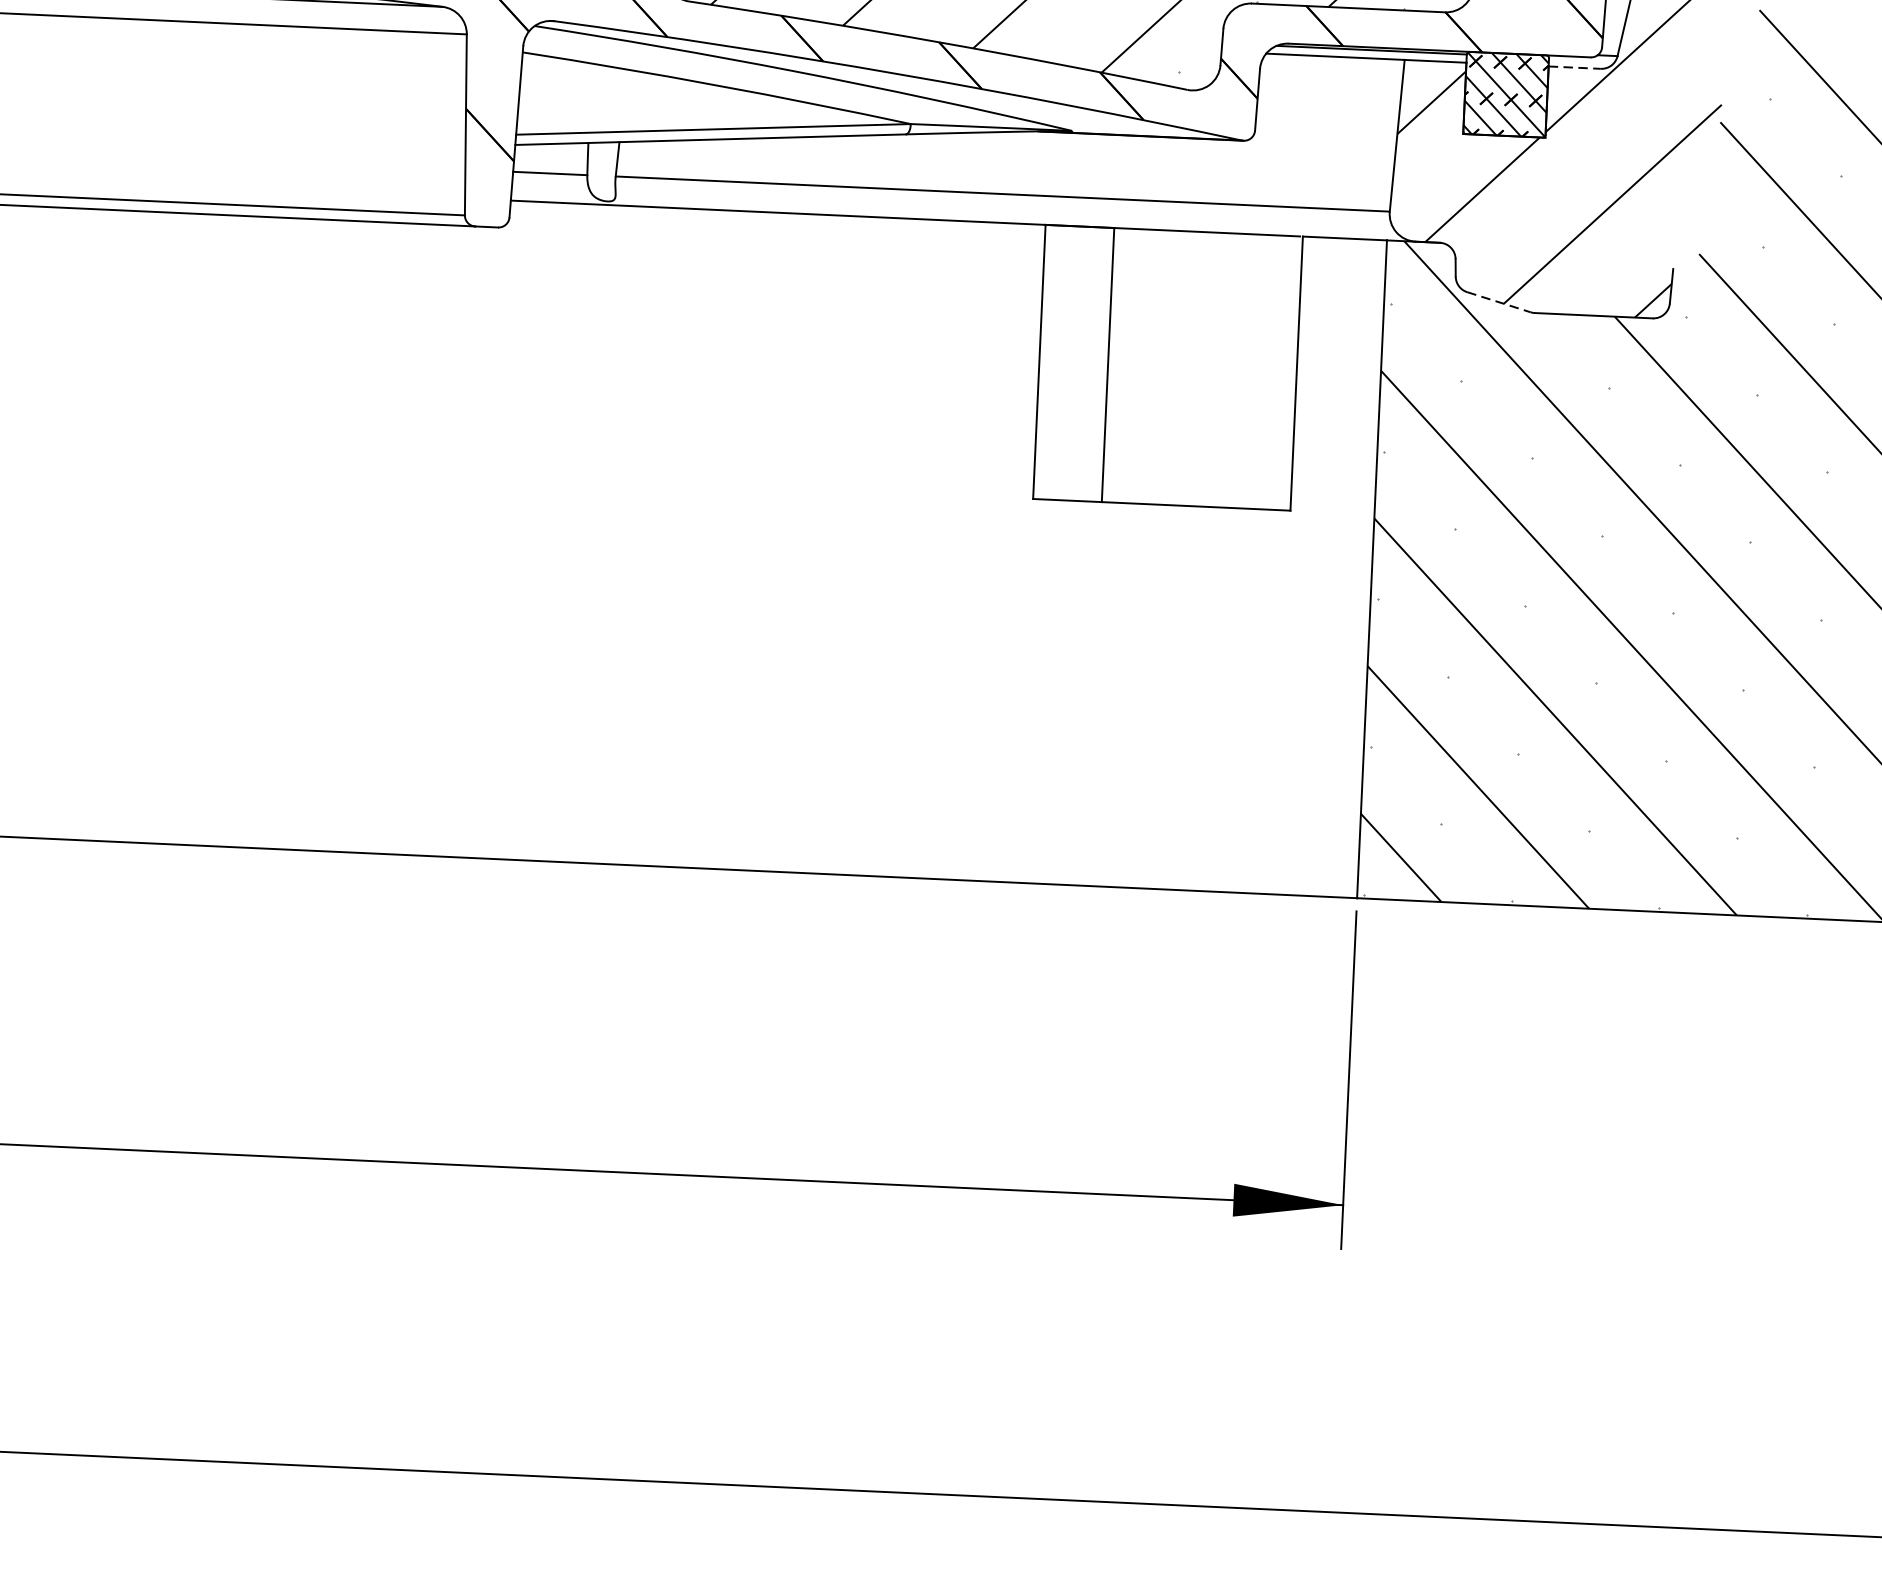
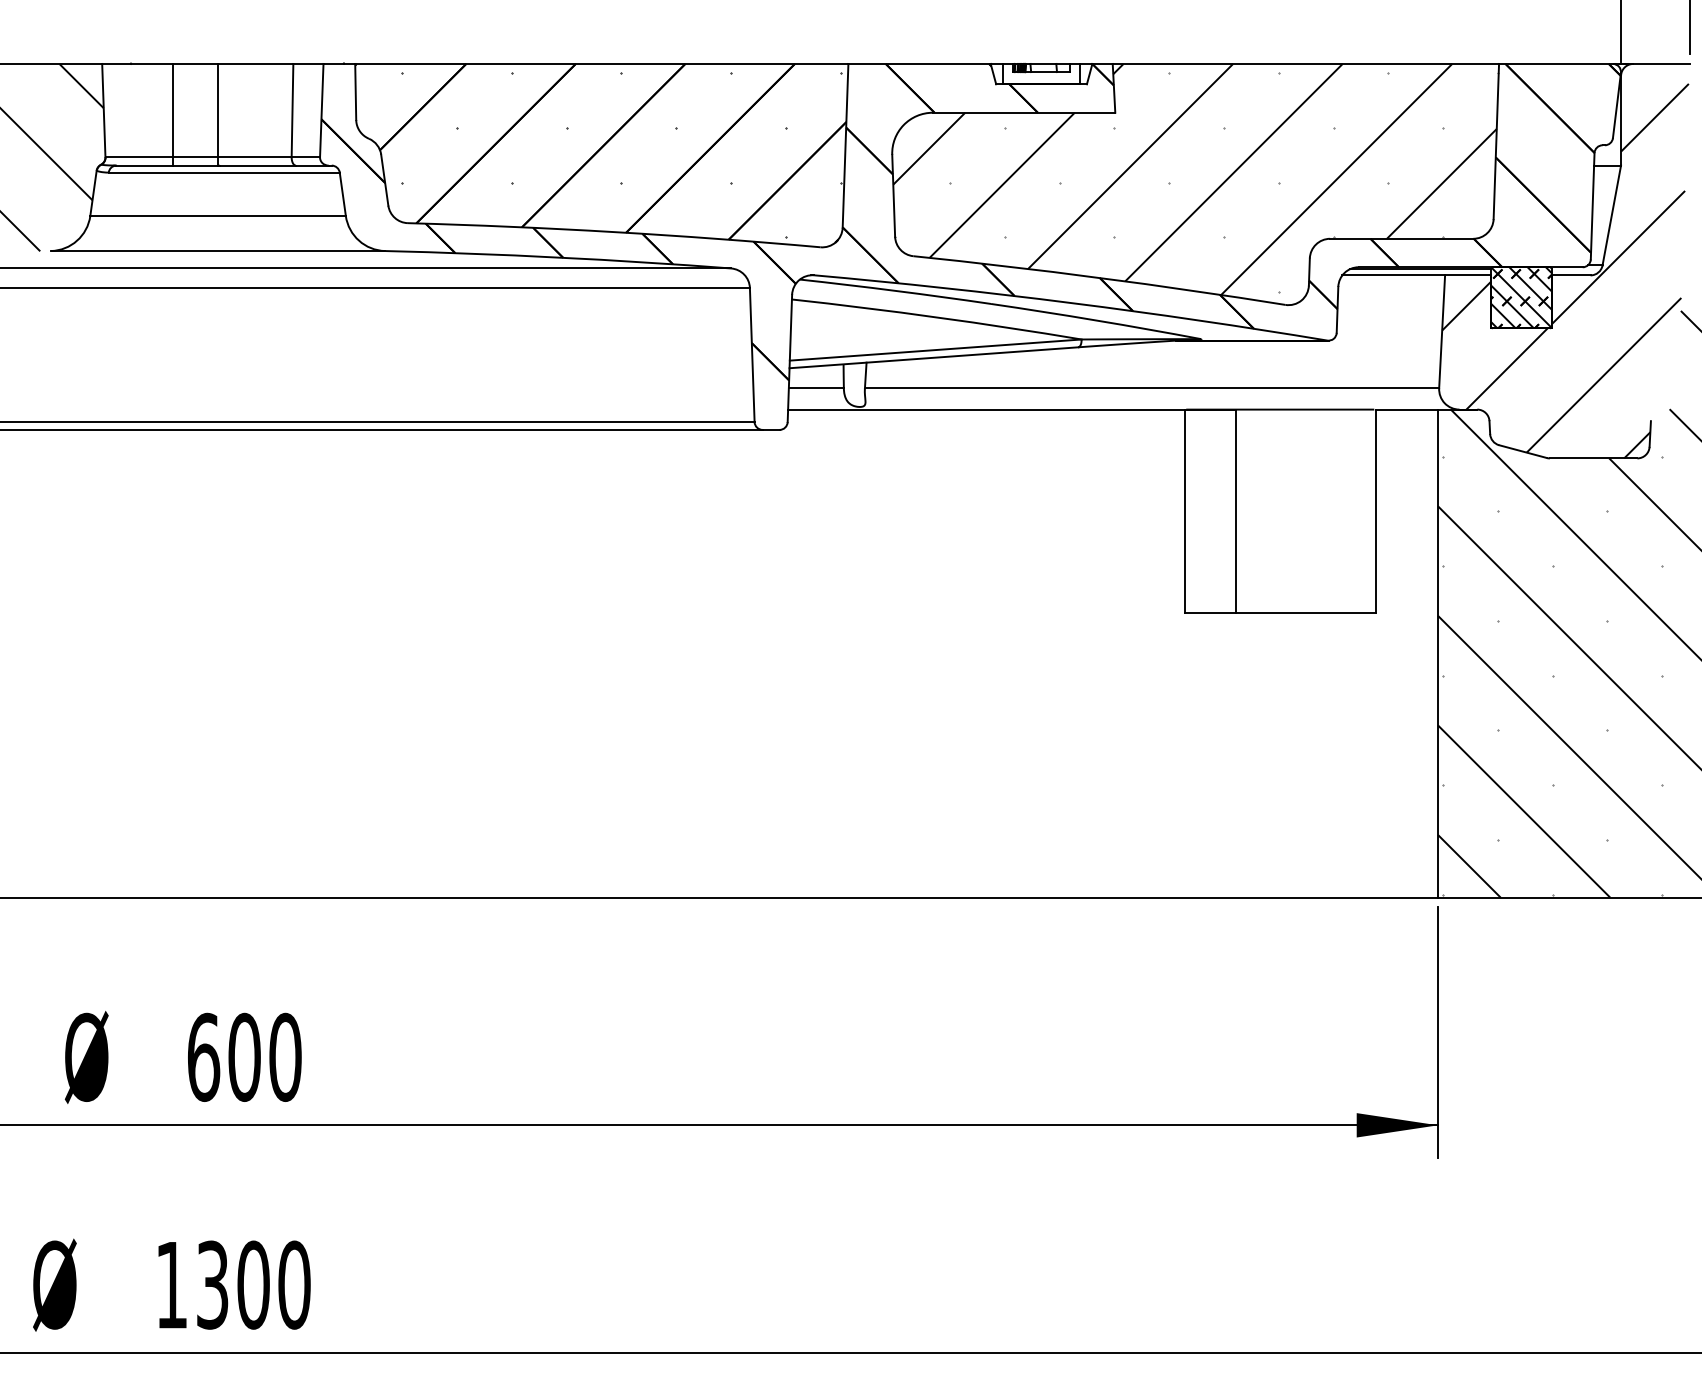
line: (1575, 67) -> (1571, 275), dashed -> solid
line: (1499, 302) -> (1523, 451), dashed -> solid

